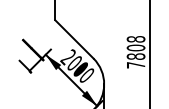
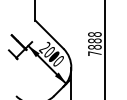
text: (135, 47) -> (94, 40), 7808 -> 7888

